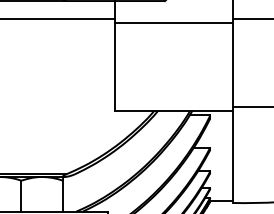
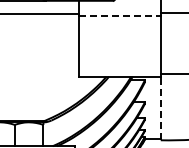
line: (174, 22) -> (120, 15), solid -> dashed
line: (232, 156) -> (160, 108), solid -> dashed

